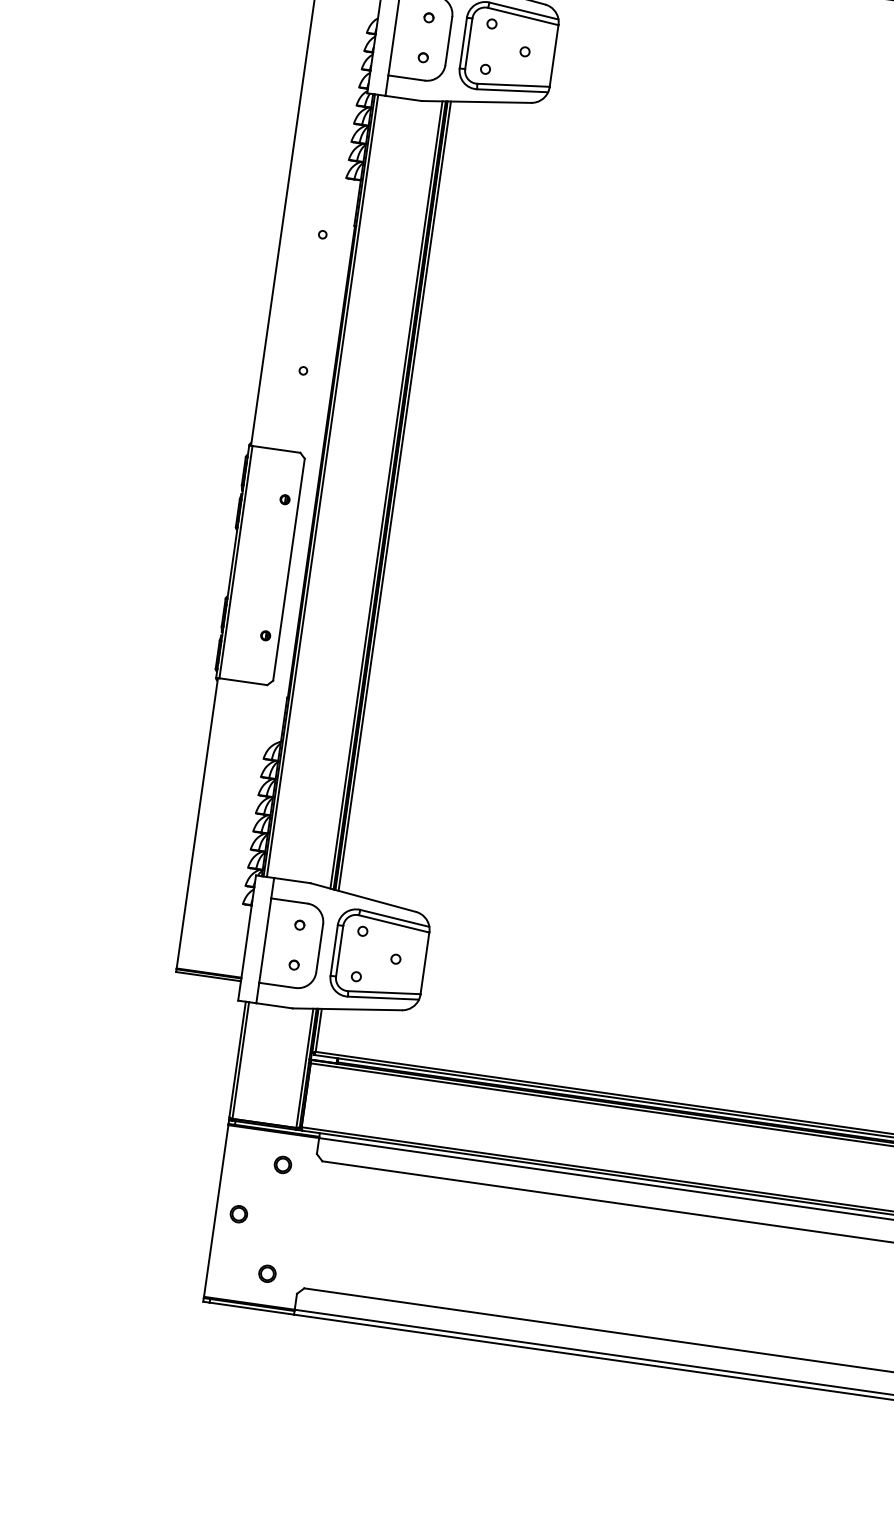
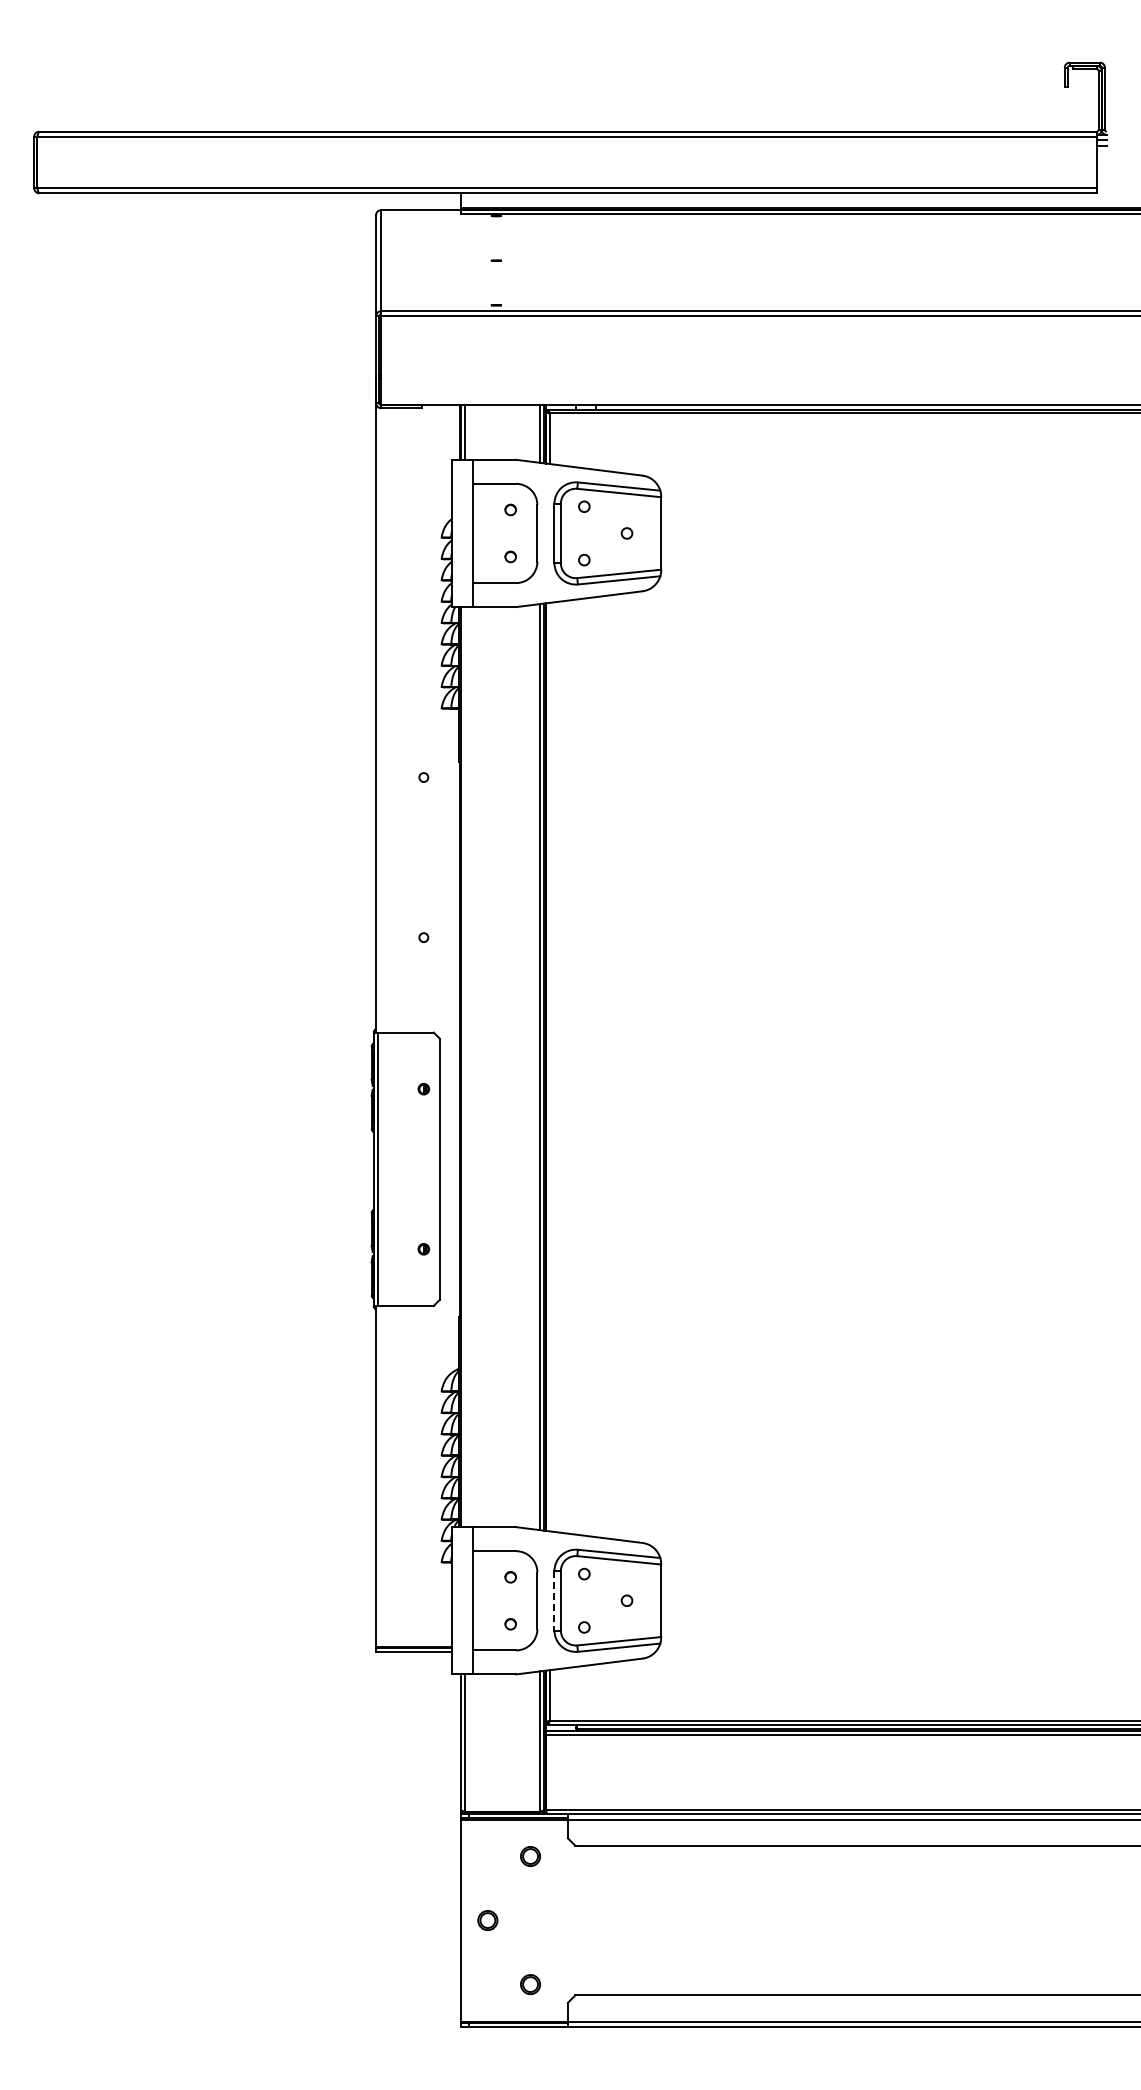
line: (322, 486) -> (464, 1067), removed
line: (394, 495) -> (549, 1066), removed
line: (334, 950) -> (554, 1600), solid -> dashed

